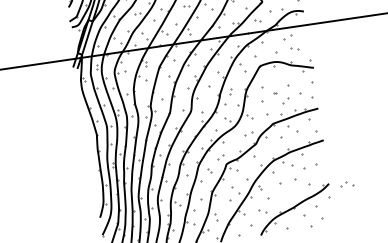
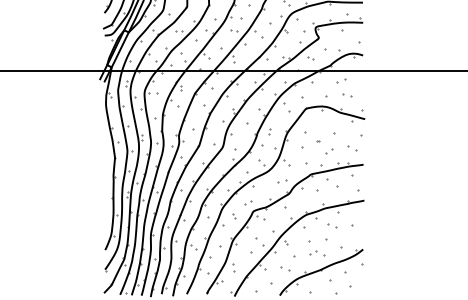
part: (306, 95) -> (352, 148), size x0.62
part: (298, 166) -> (332, 225), size x0.62
part: (347, 184) -> (317, 253), moved

